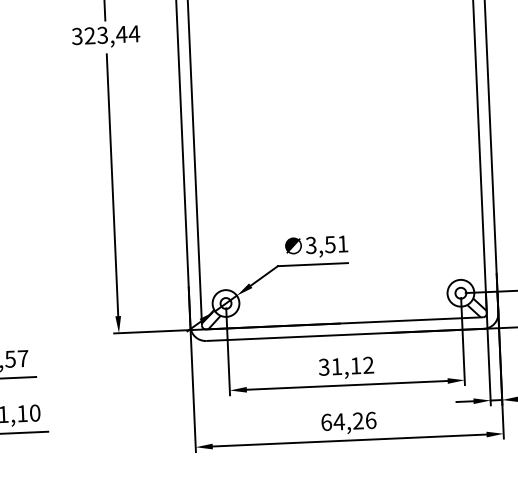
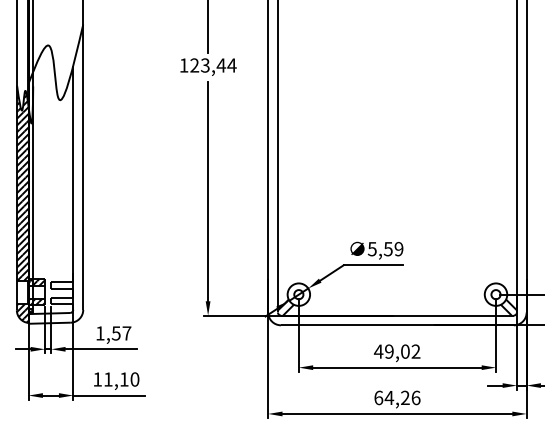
text: (76, 36) -> (183, 65), 323,44 -> 123,44
text: (326, 244) -> (385, 248), 3,51 -> 5,59
text: (339, 366) -> (391, 351), 31,12 -> 49,02

